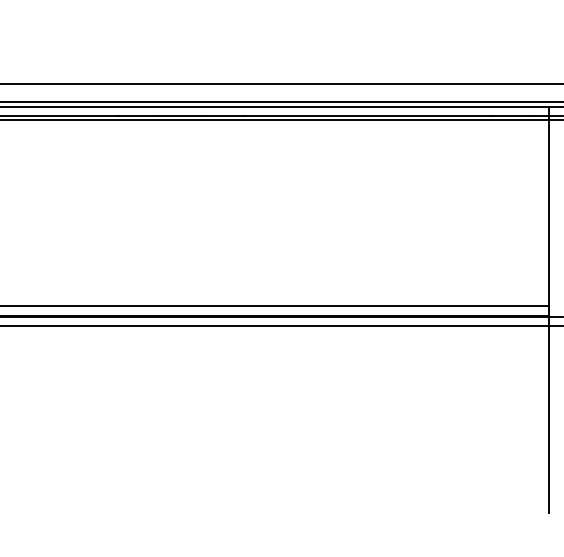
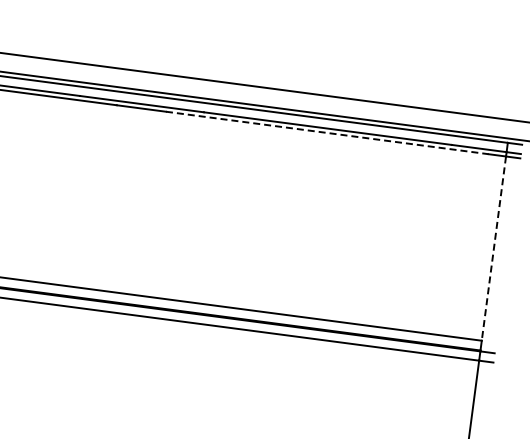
line: (368, 120) -> (327, 133), solid -> dashed
line: (548, 213) -> (493, 248), solid -> dashed

